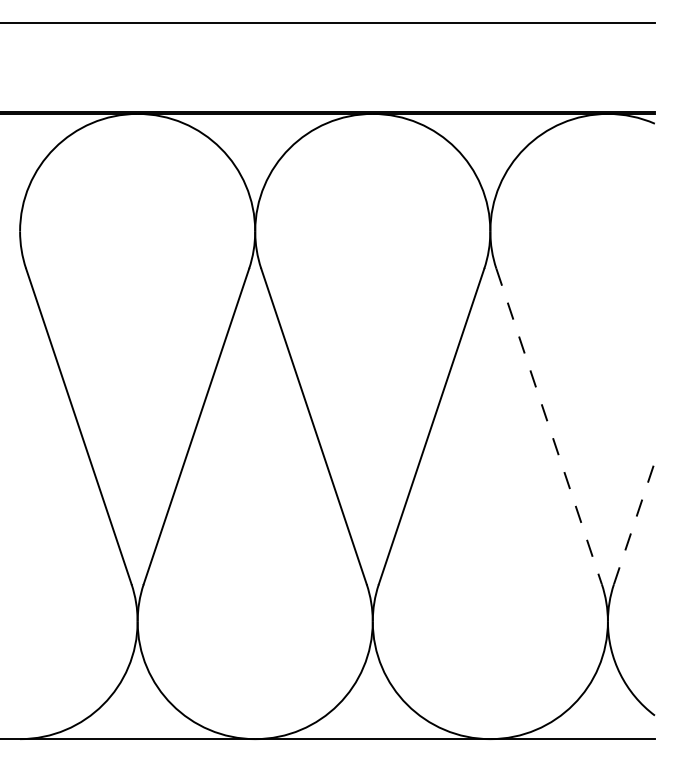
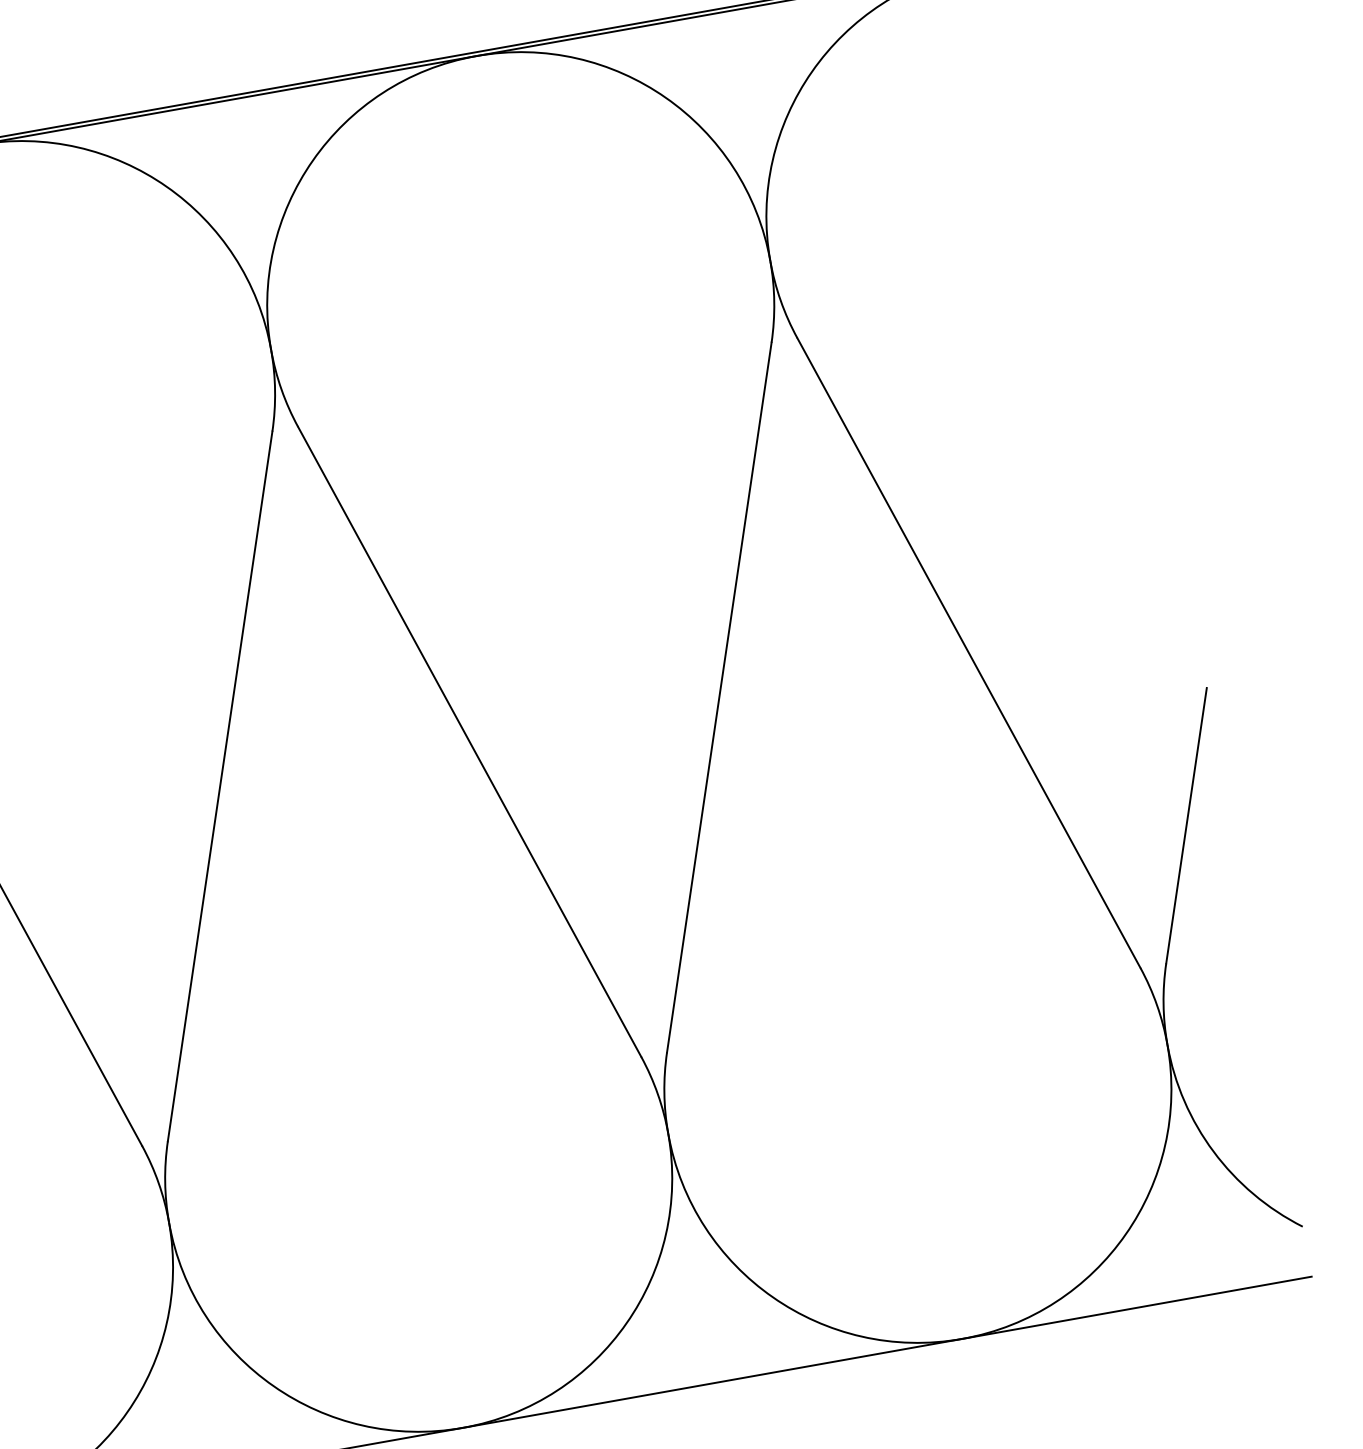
line: (549, 427) -> (970, 654), dashed -> solid
line: (634, 523) -> (1186, 826), dashed -> solid

